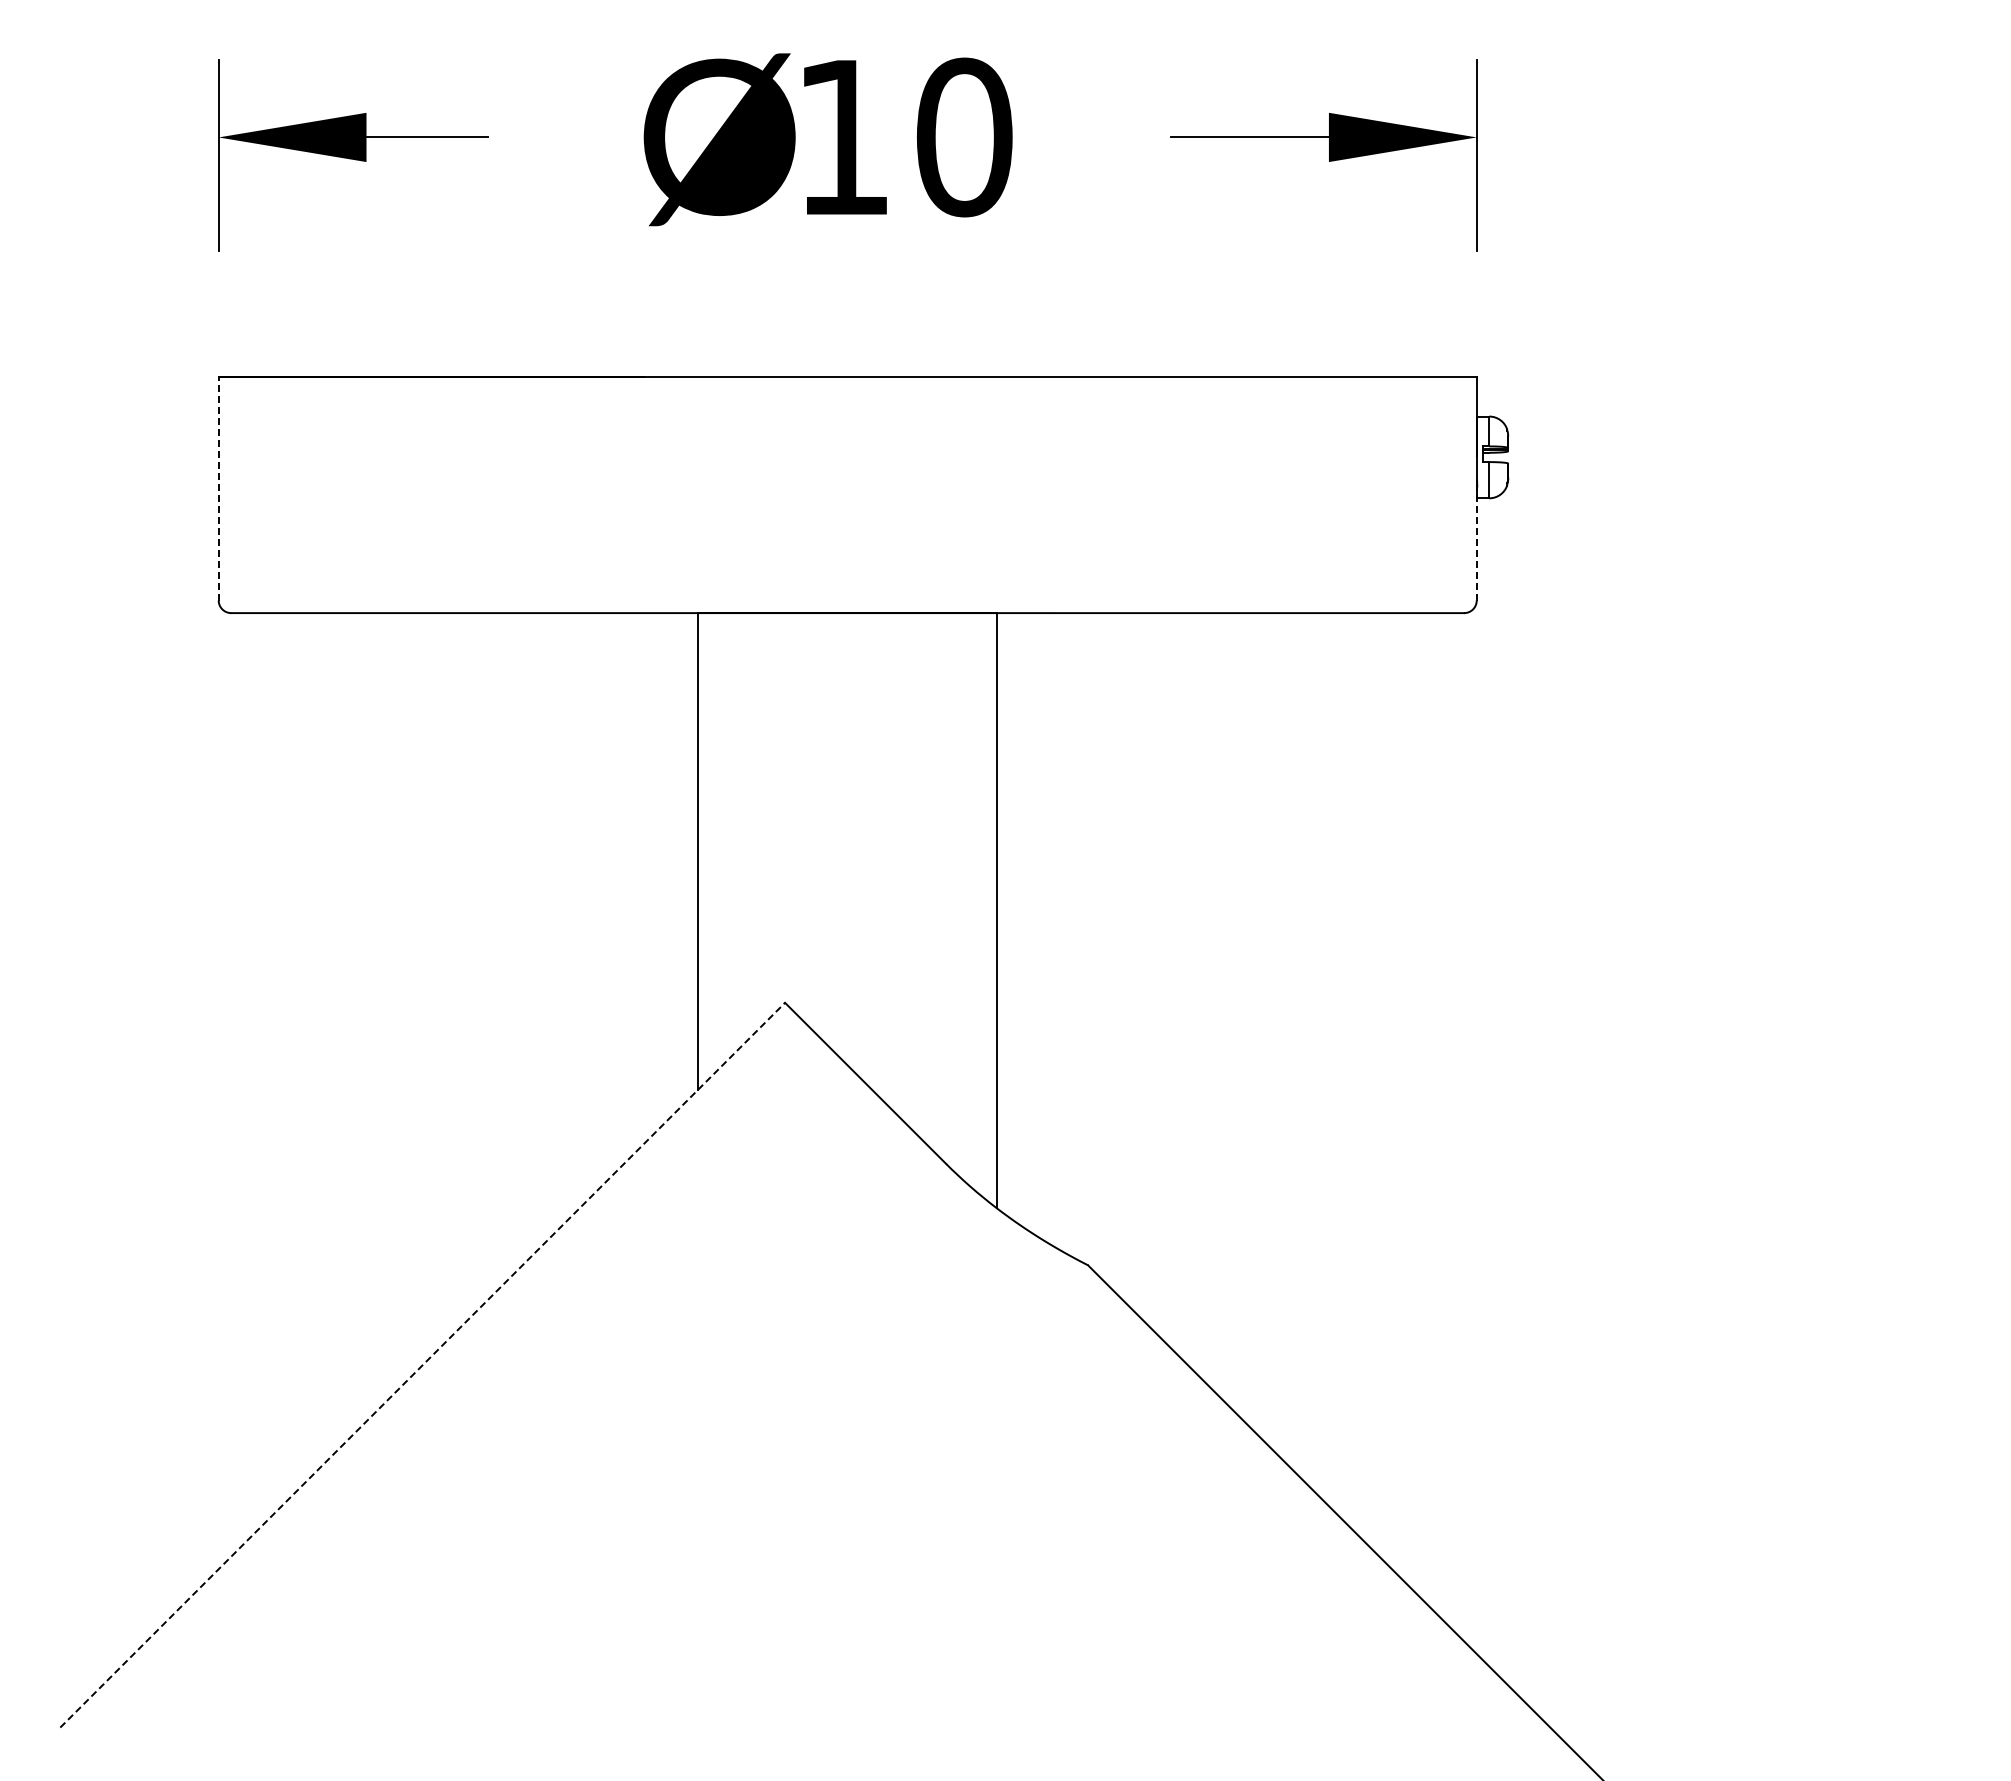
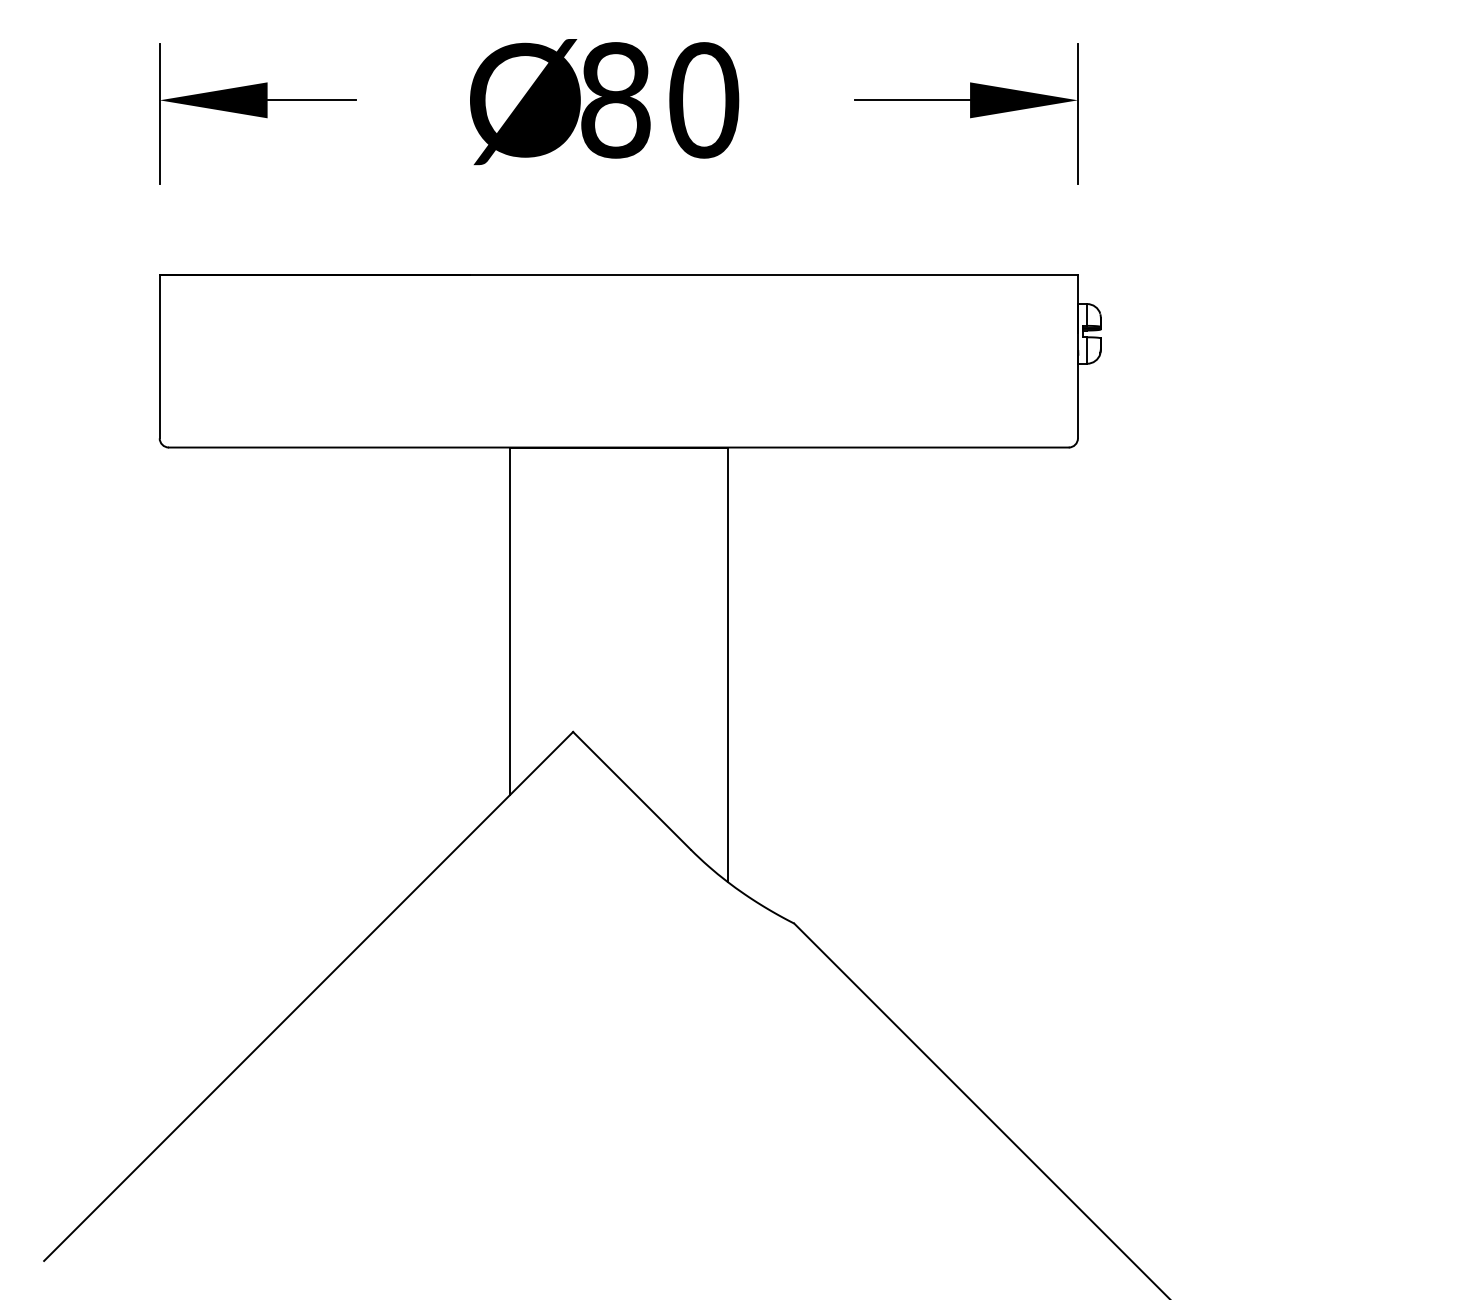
text: (843, 137) -> (615, 100), 10 -> 80
line: (218, 488) -> (159, 356), dashed -> solid
line: (1477, 543) -> (1078, 396), dashed -> solid
line: (423, 1364) -> (309, 995), dashed -> solid

